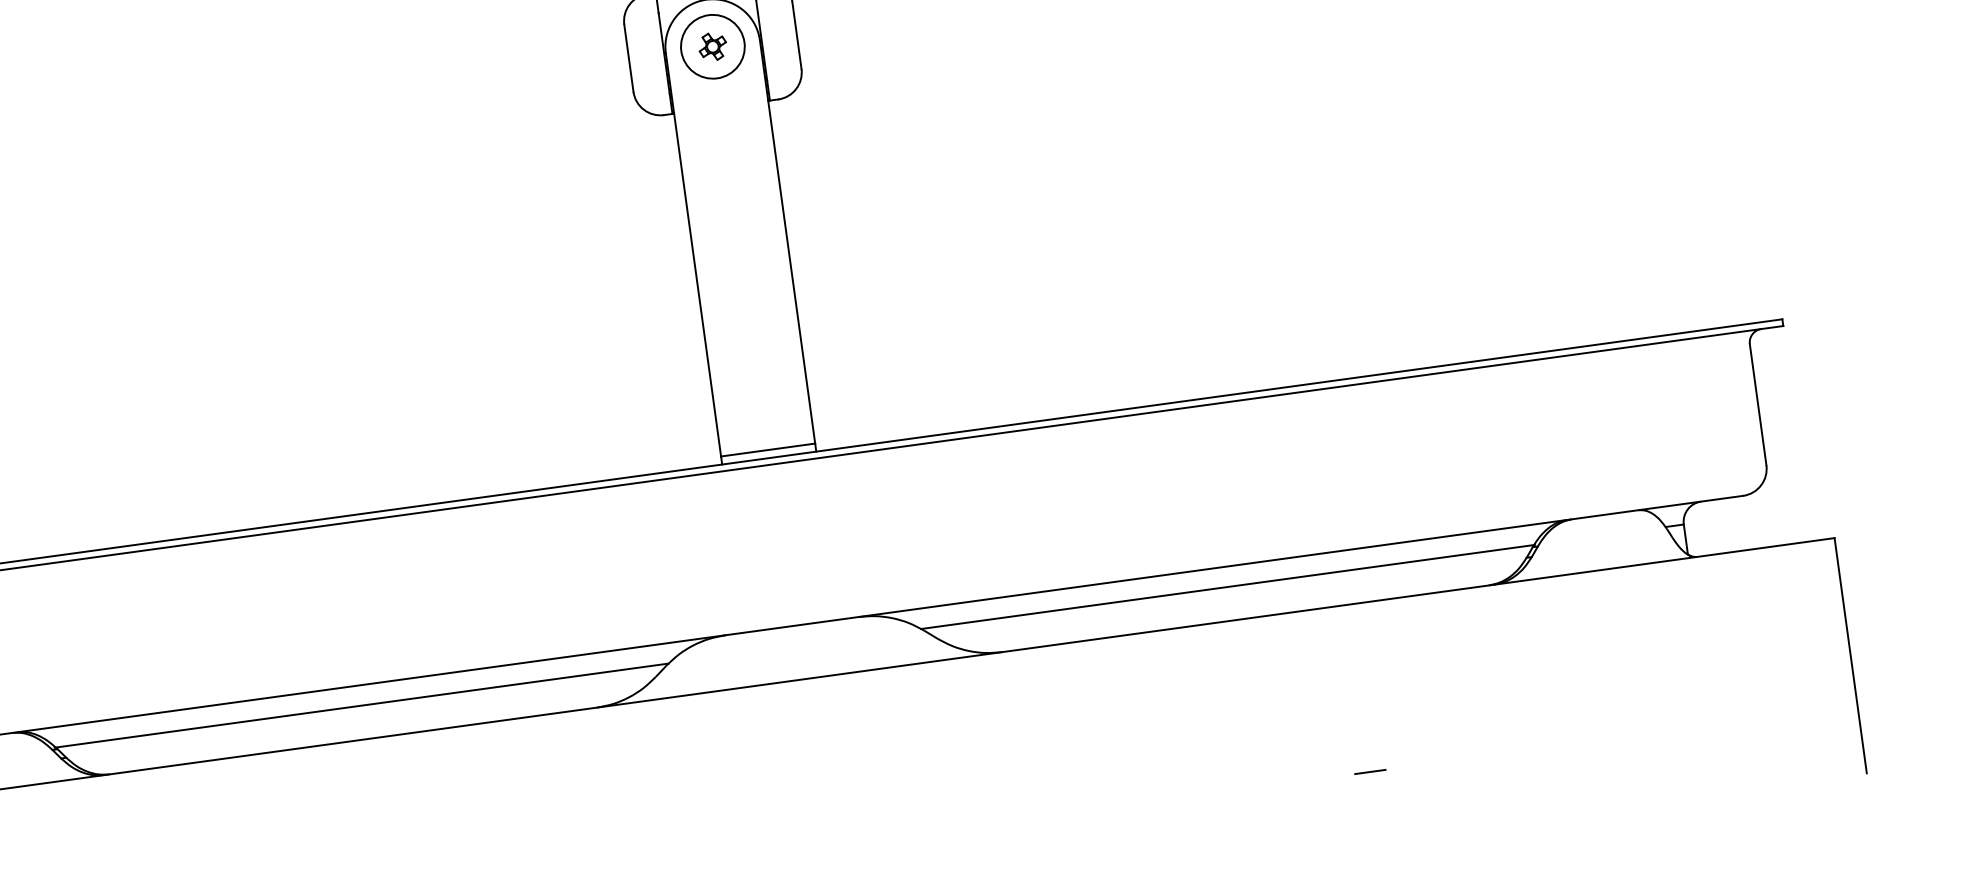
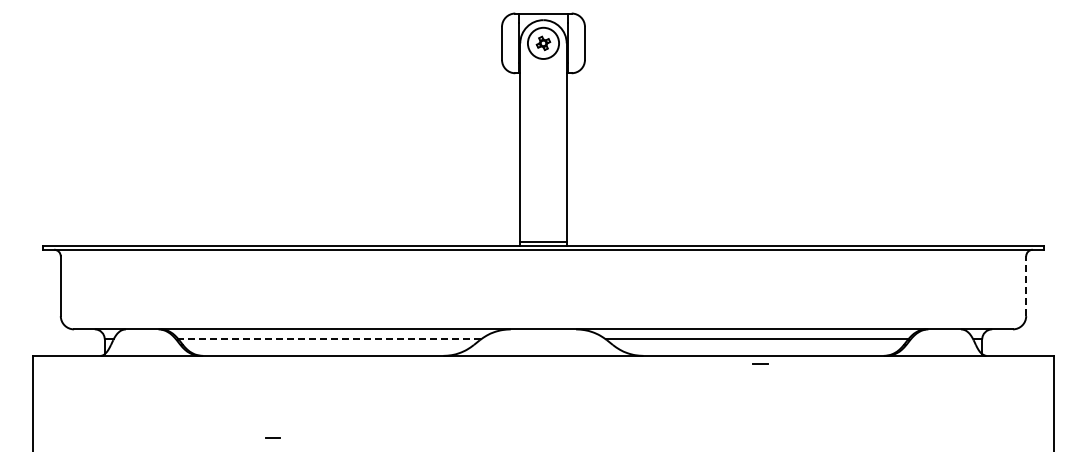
line: (1758, 405) -> (1026, 286), solid -> dashed
line: (361, 706) -> (329, 339), solid -> dashed
line: (1369, 770) -> (760, 363), moved

